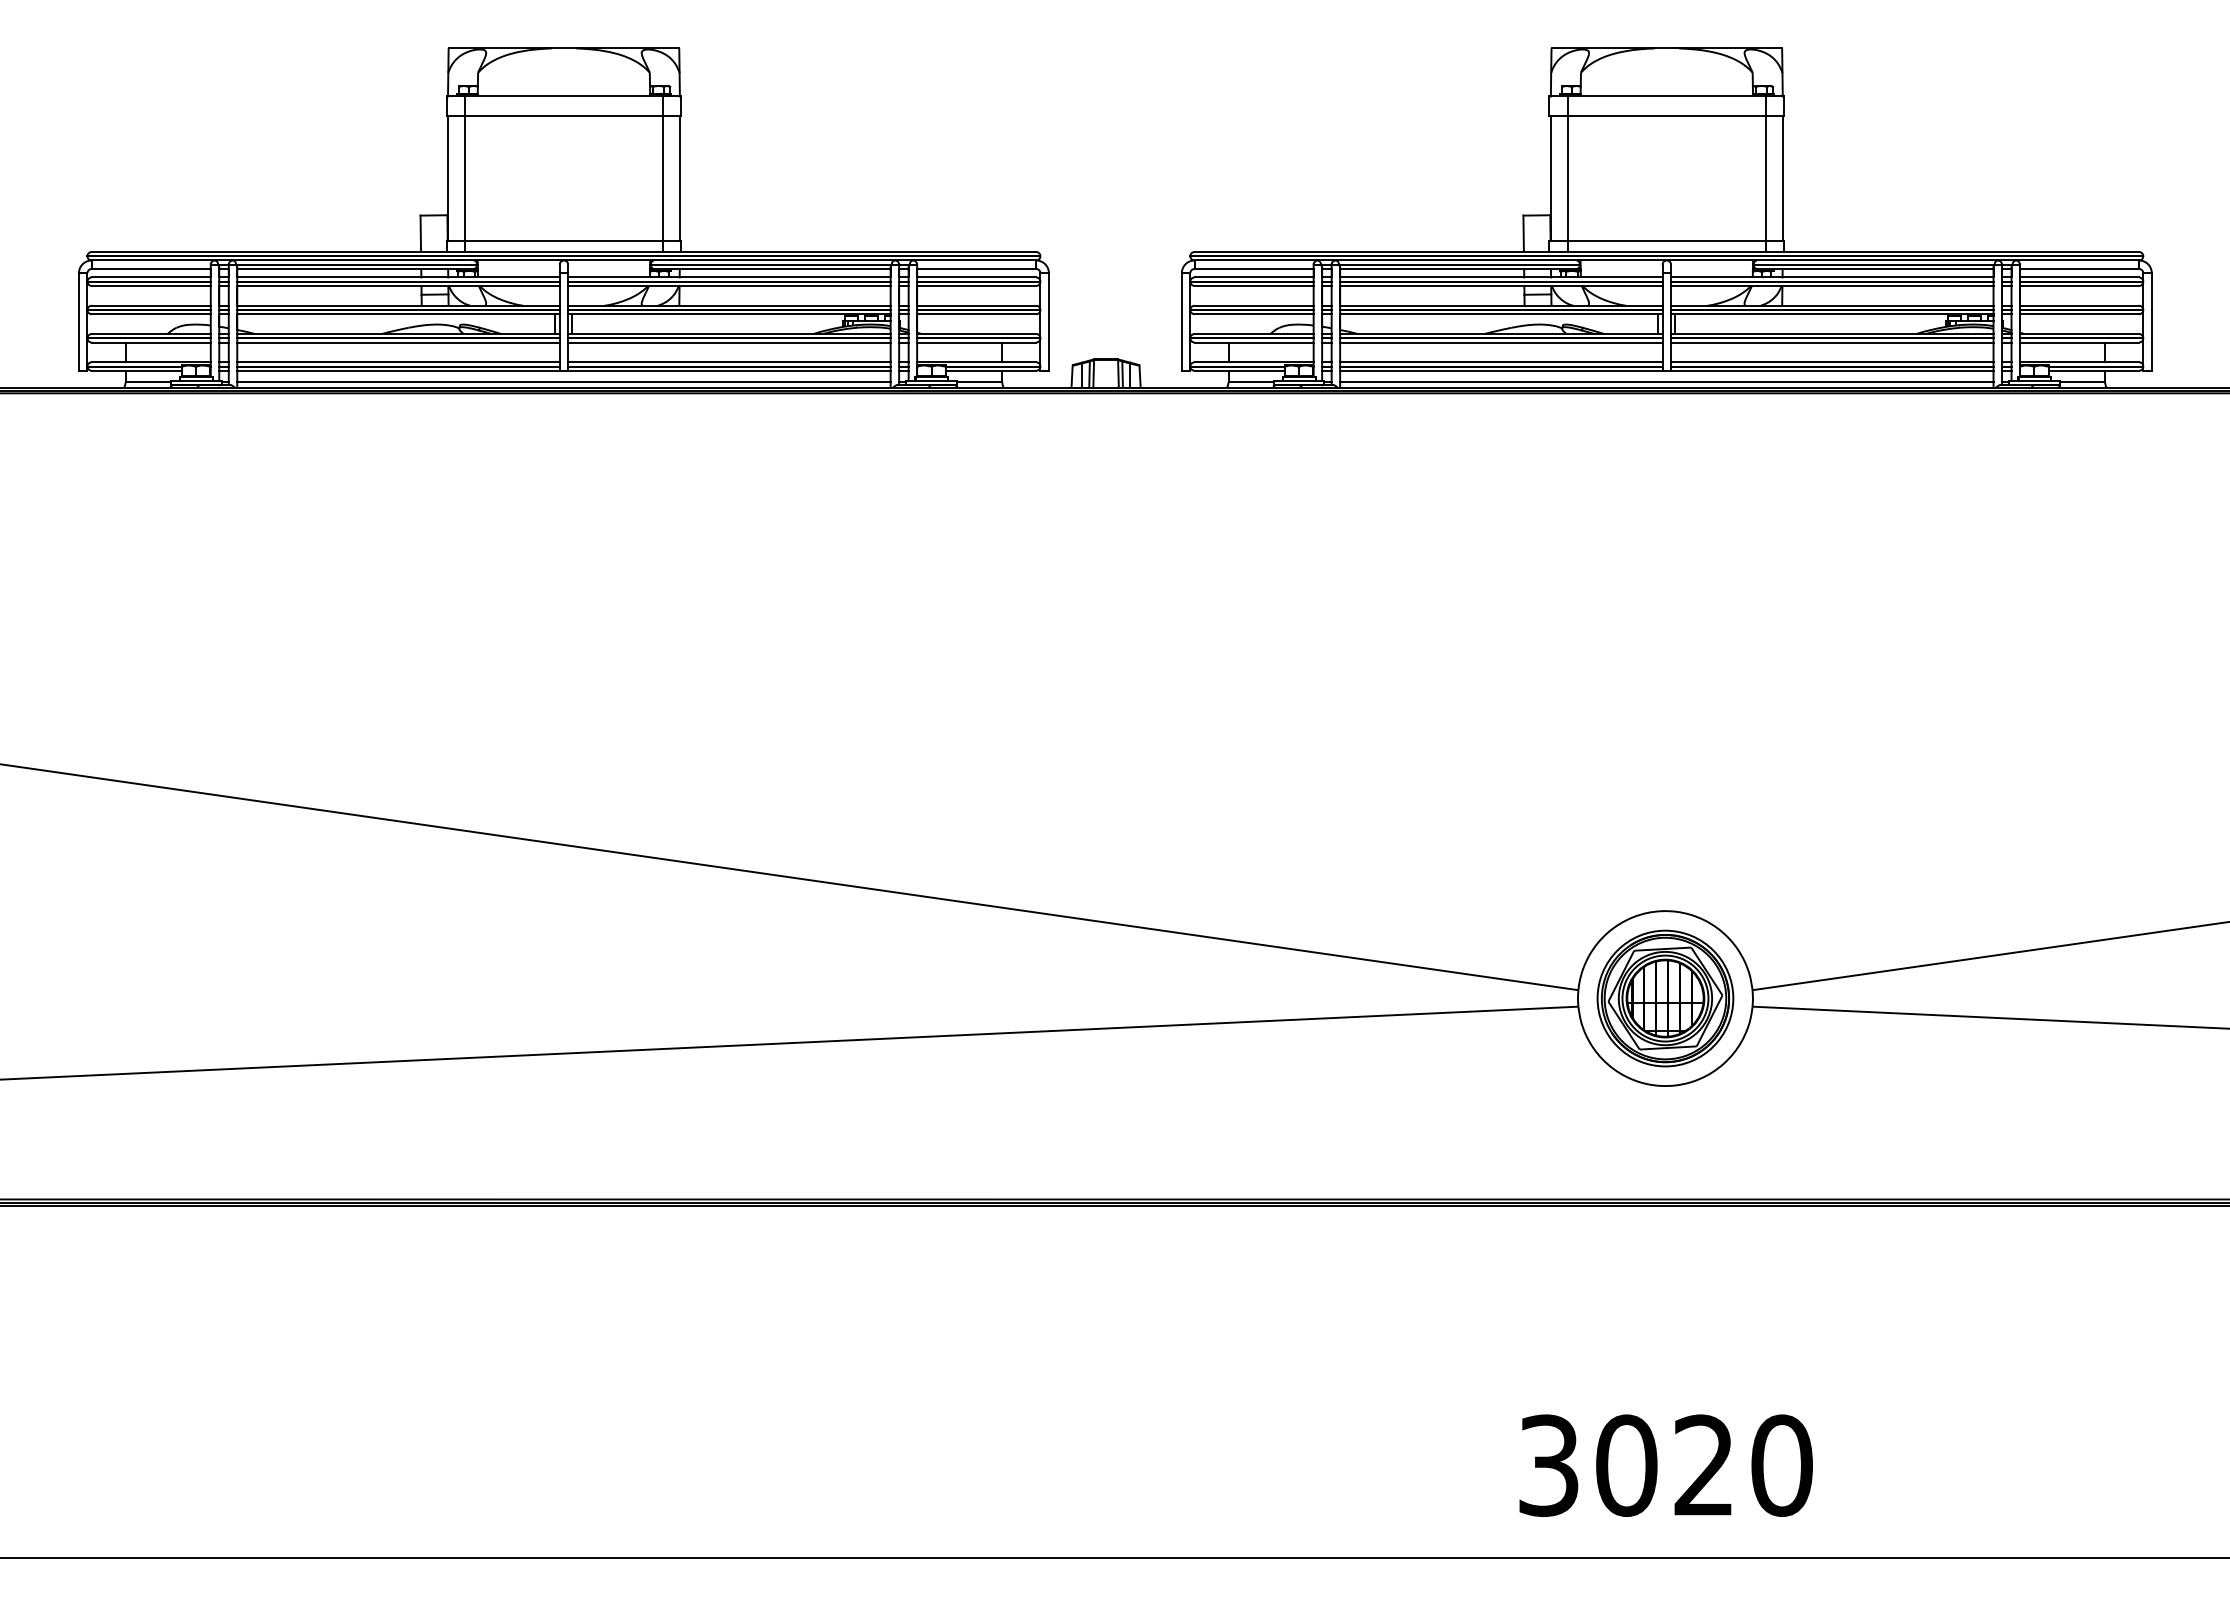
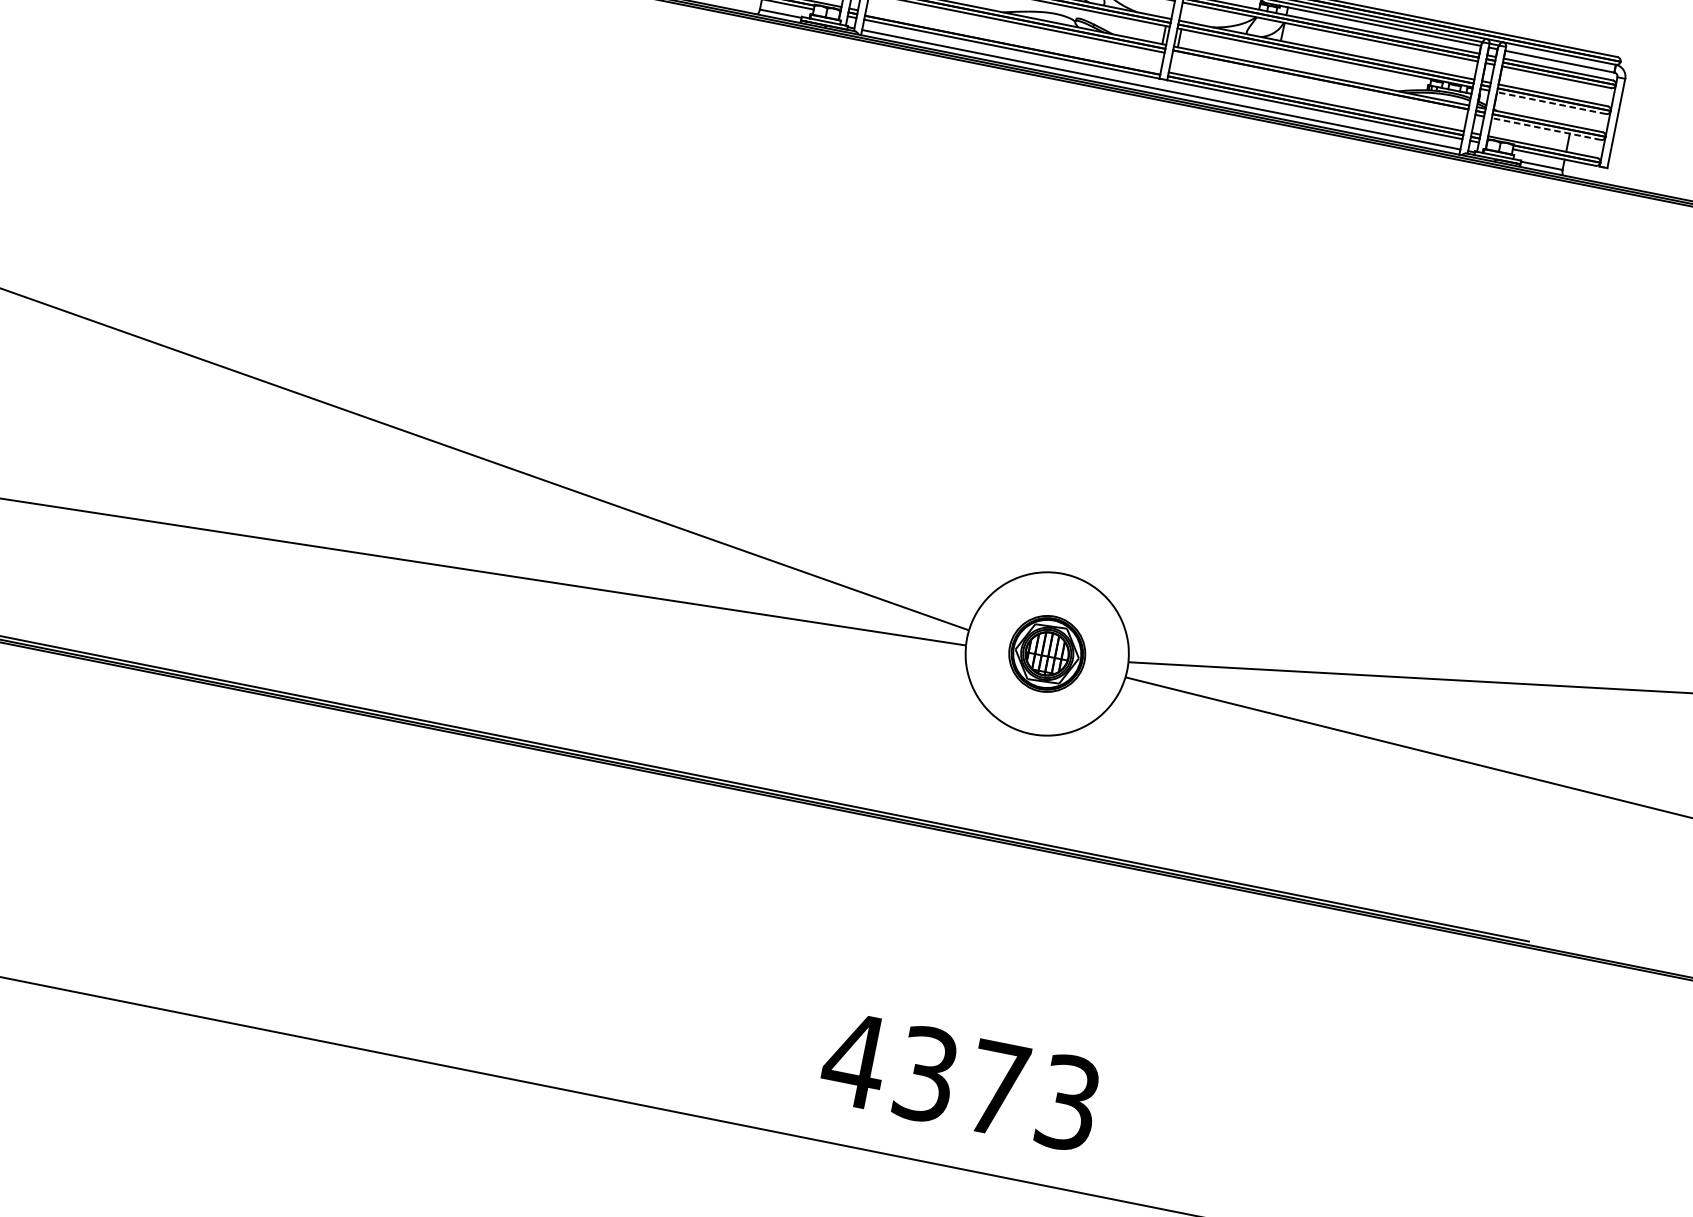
line: (2079, 314) -> (1551, 103), solid -> dashed
line: (1832, 342) -> (1320, 83), removed
line: (2079, 342) -> (1546, 129), solid -> dashed
line: (1501, 362) -> (1013, 41), removed
part: (1665, 998) -> (1047, 653), size x0.6
text: (1664, 1465) -> (960, 1081), 3020 -> 4373

